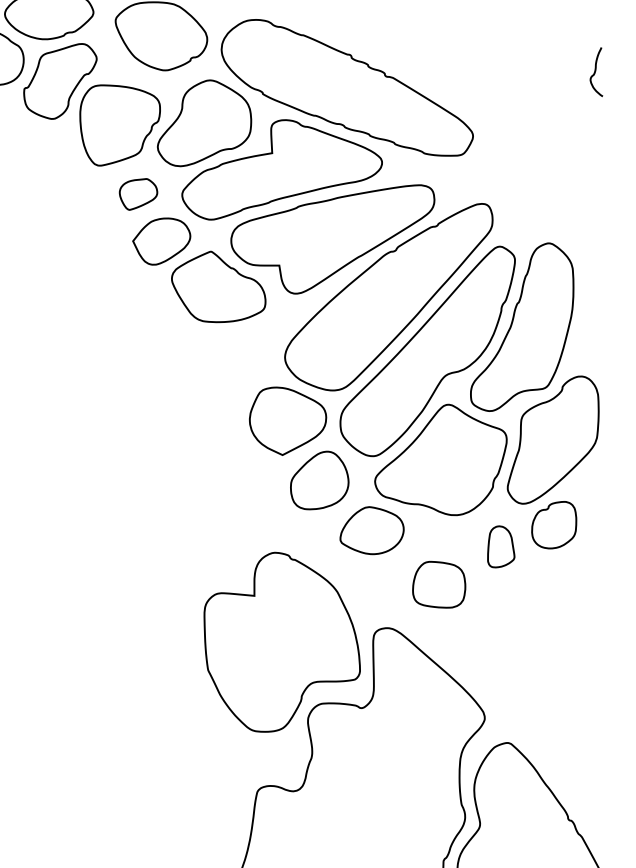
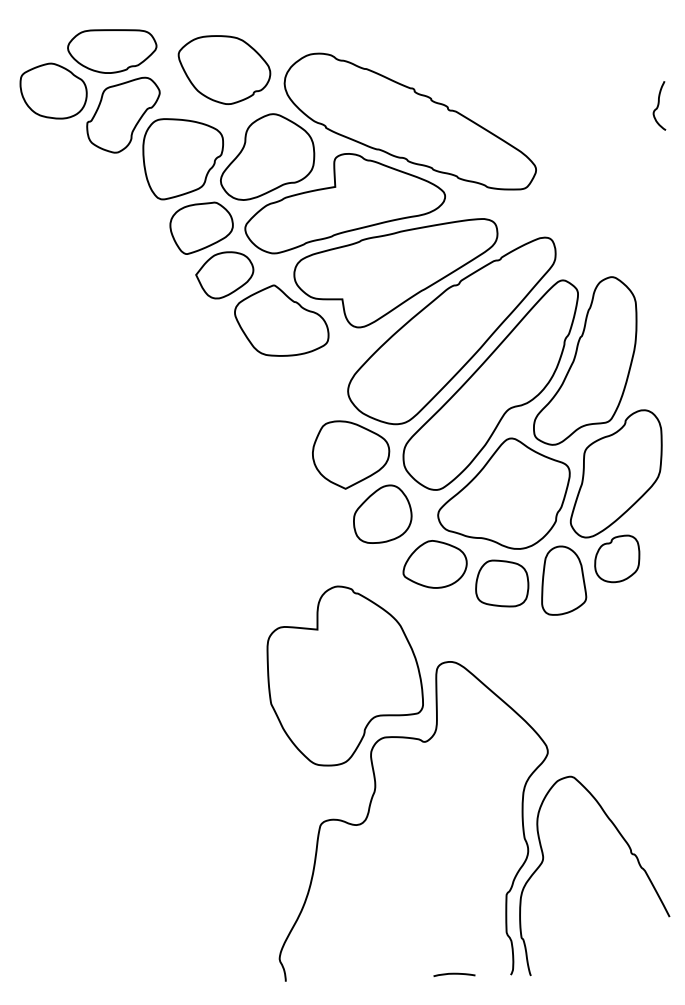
part: (138, 193) -> (201, 227), size x1.67
part: (501, 546) -> (564, 580), size x1.67
part: (439, 584) -> (502, 583), moved

